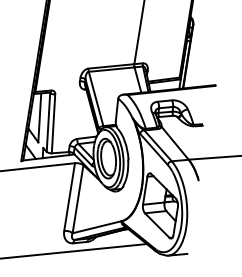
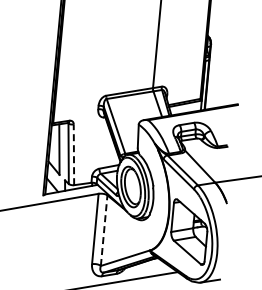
line: (53, 123) -> (73, 154), solid -> dashed
line: (78, 199) -> (104, 230), solid -> dashed

